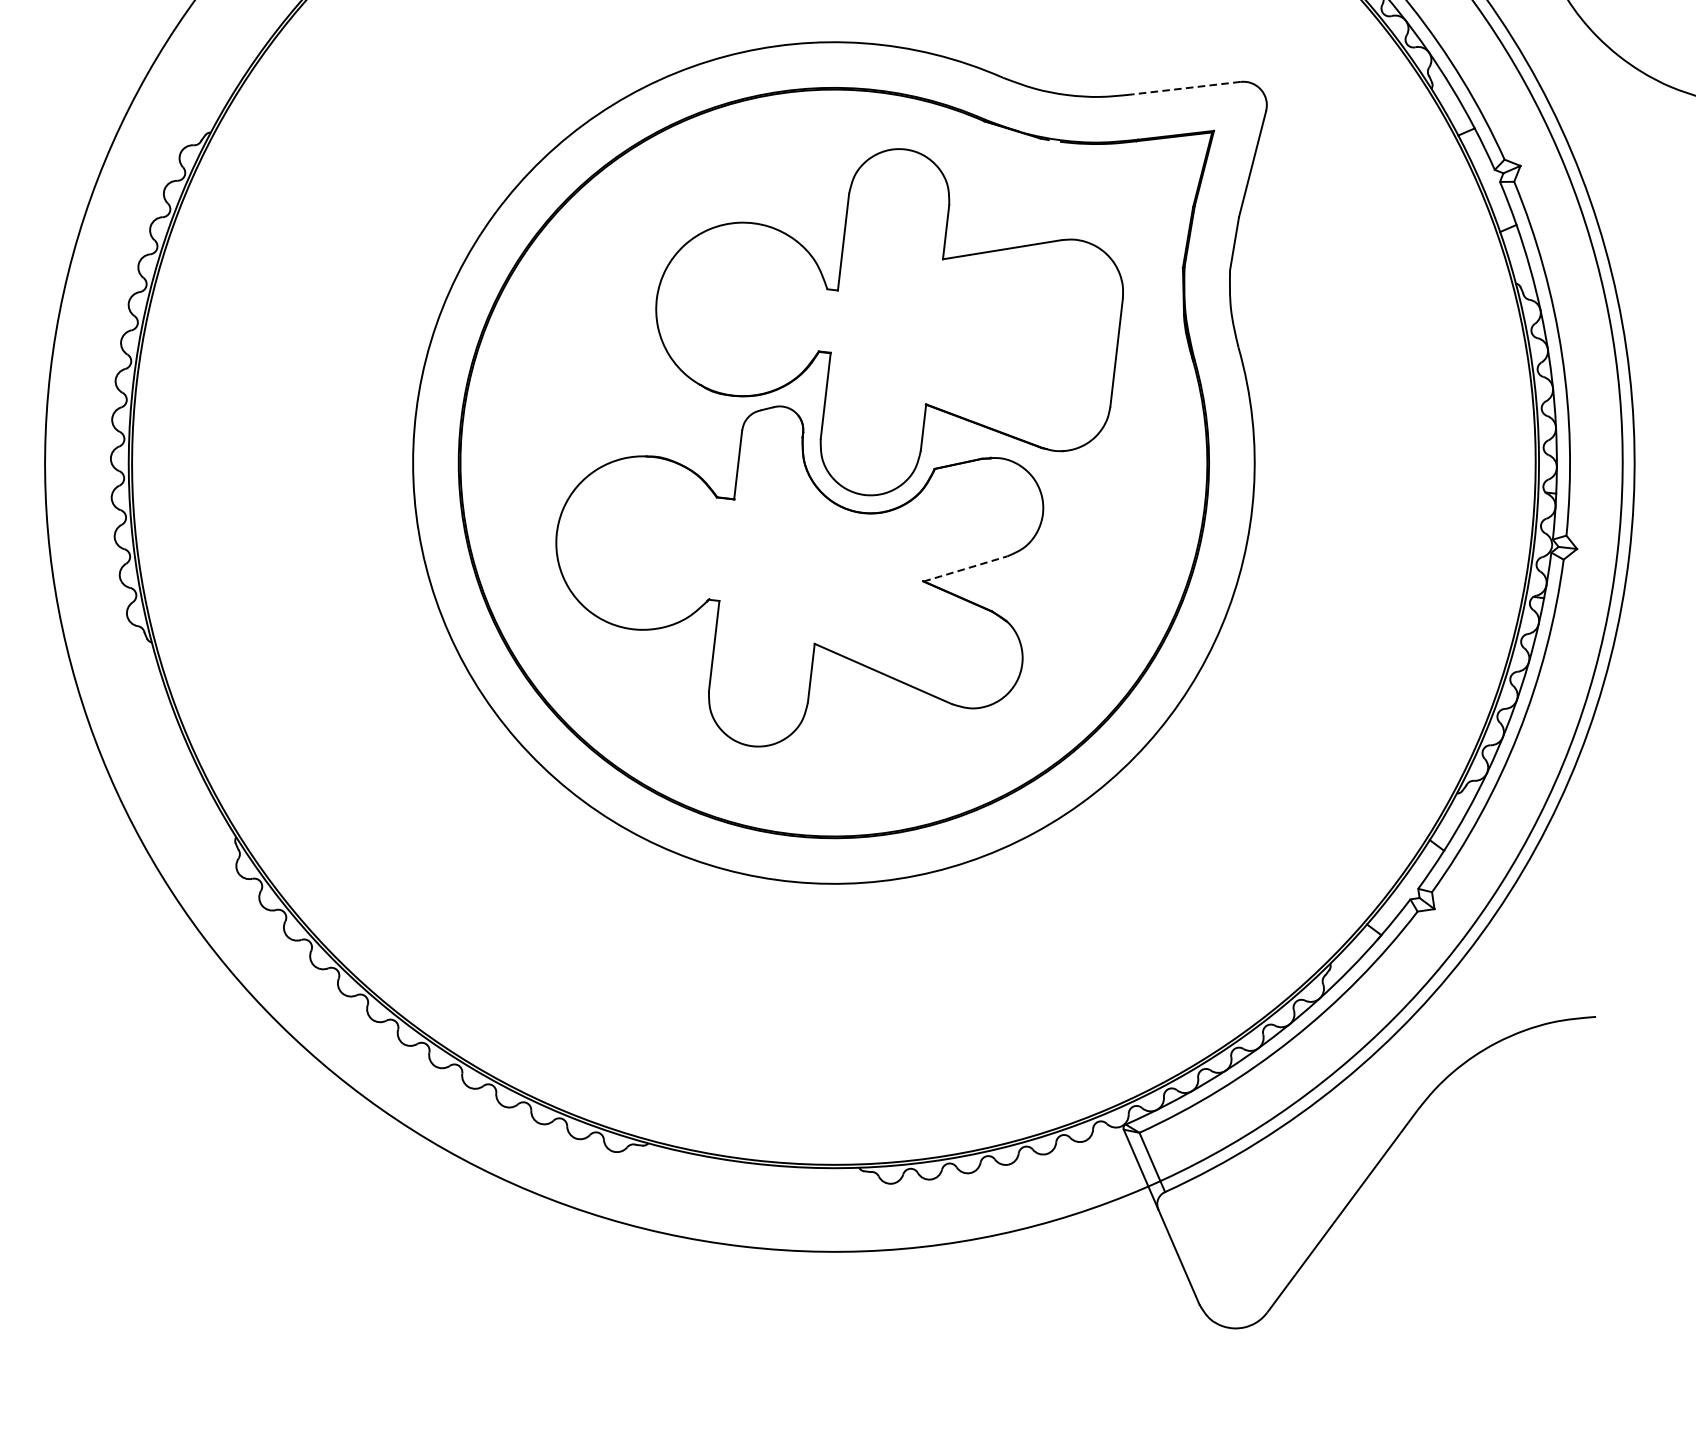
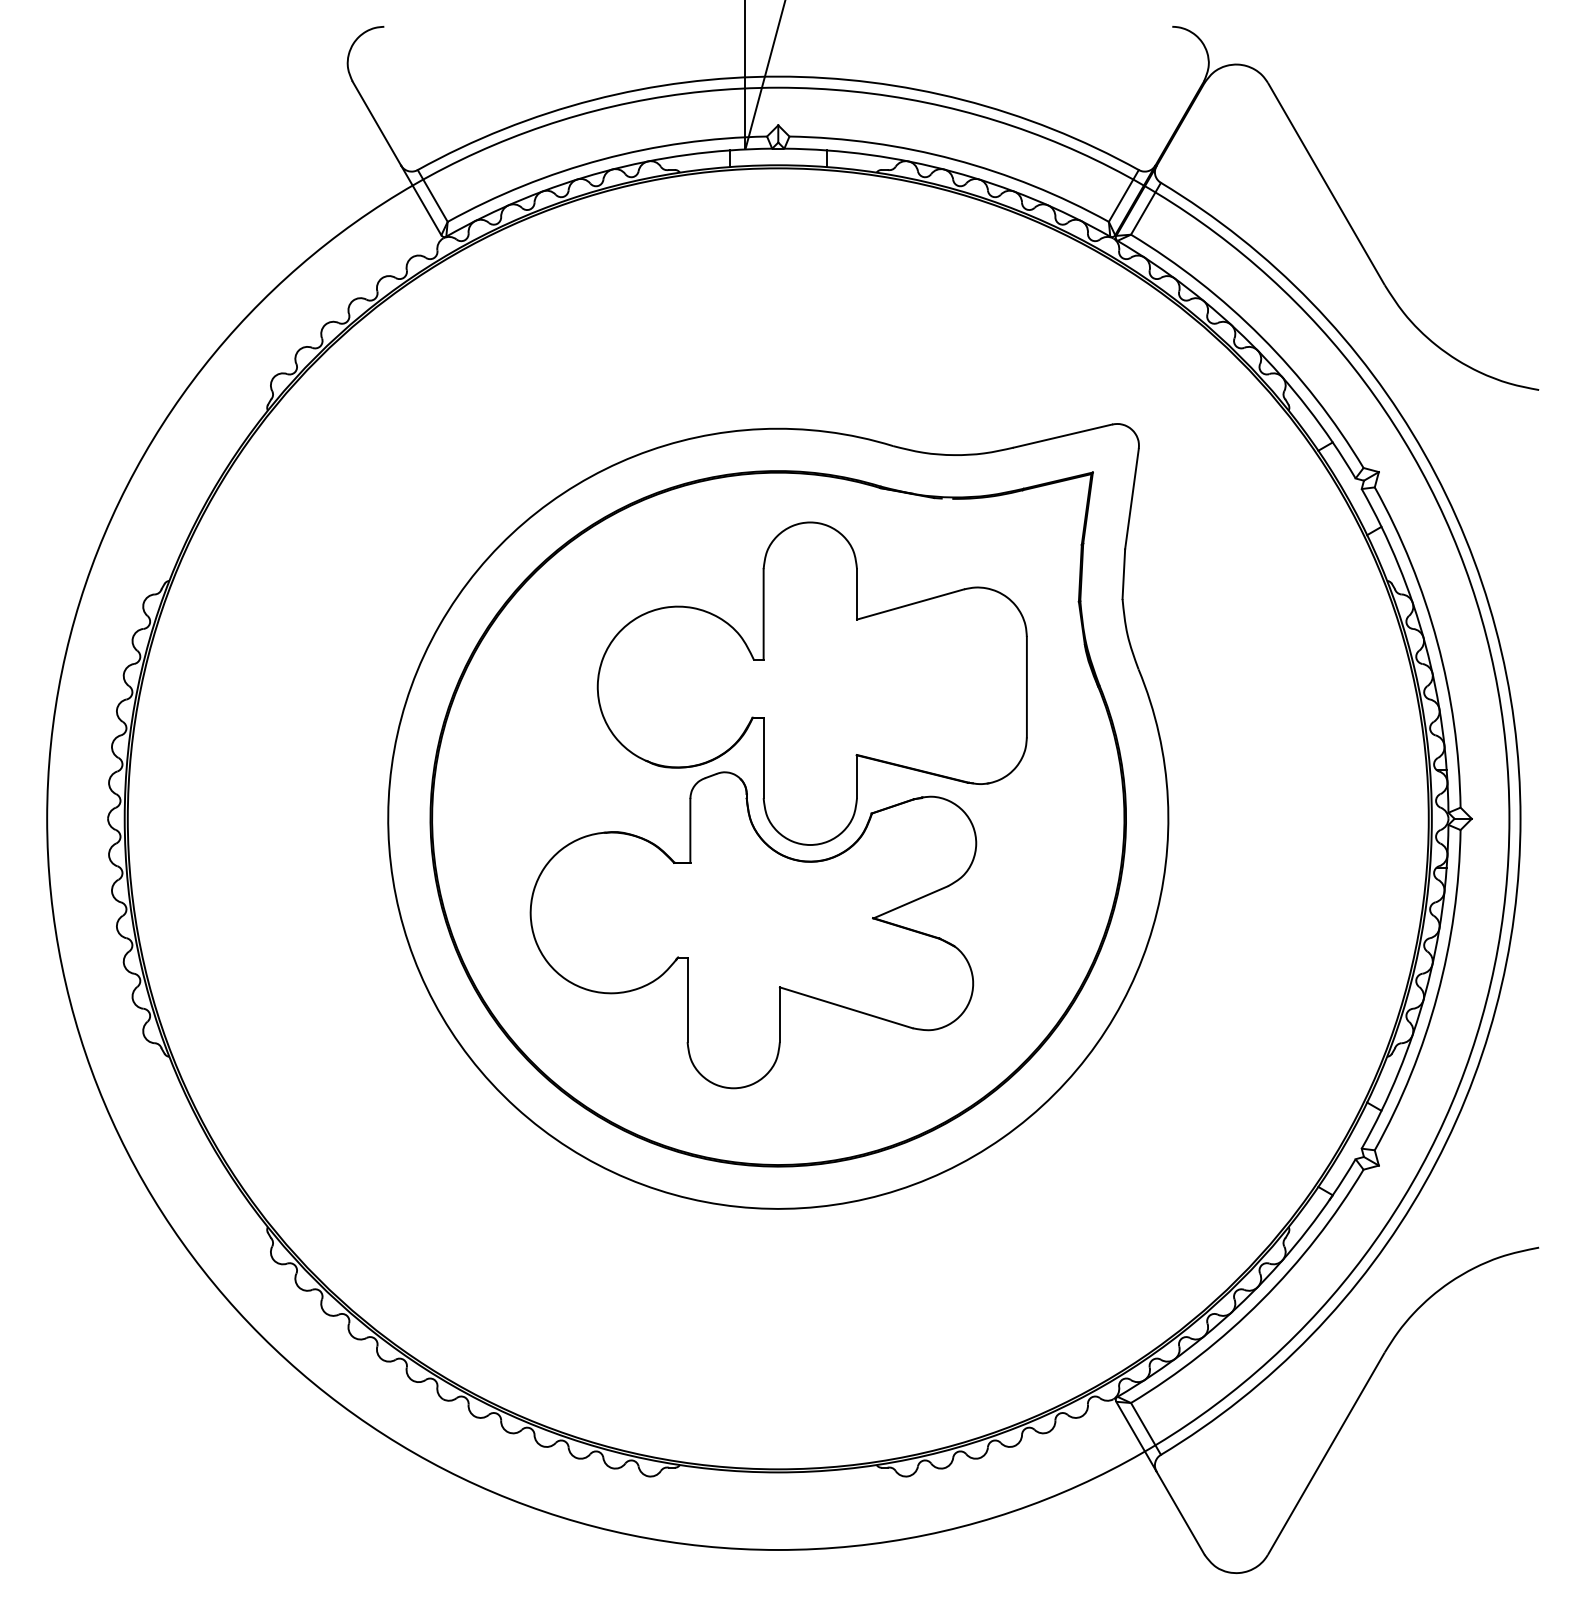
line: (1185, 88) -> (1062, 436), dashed -> solid
line: (965, 569) -> (910, 902), dashed -> solid

